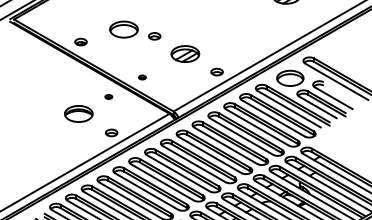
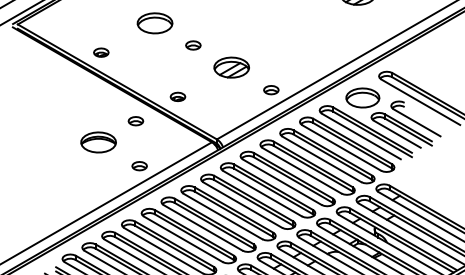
part: (123, 29) -> (154, 23), moved
part: (142, 77) -> (178, 96), size x1.67
part: (108, 96) -> (135, 120), size x1.67

